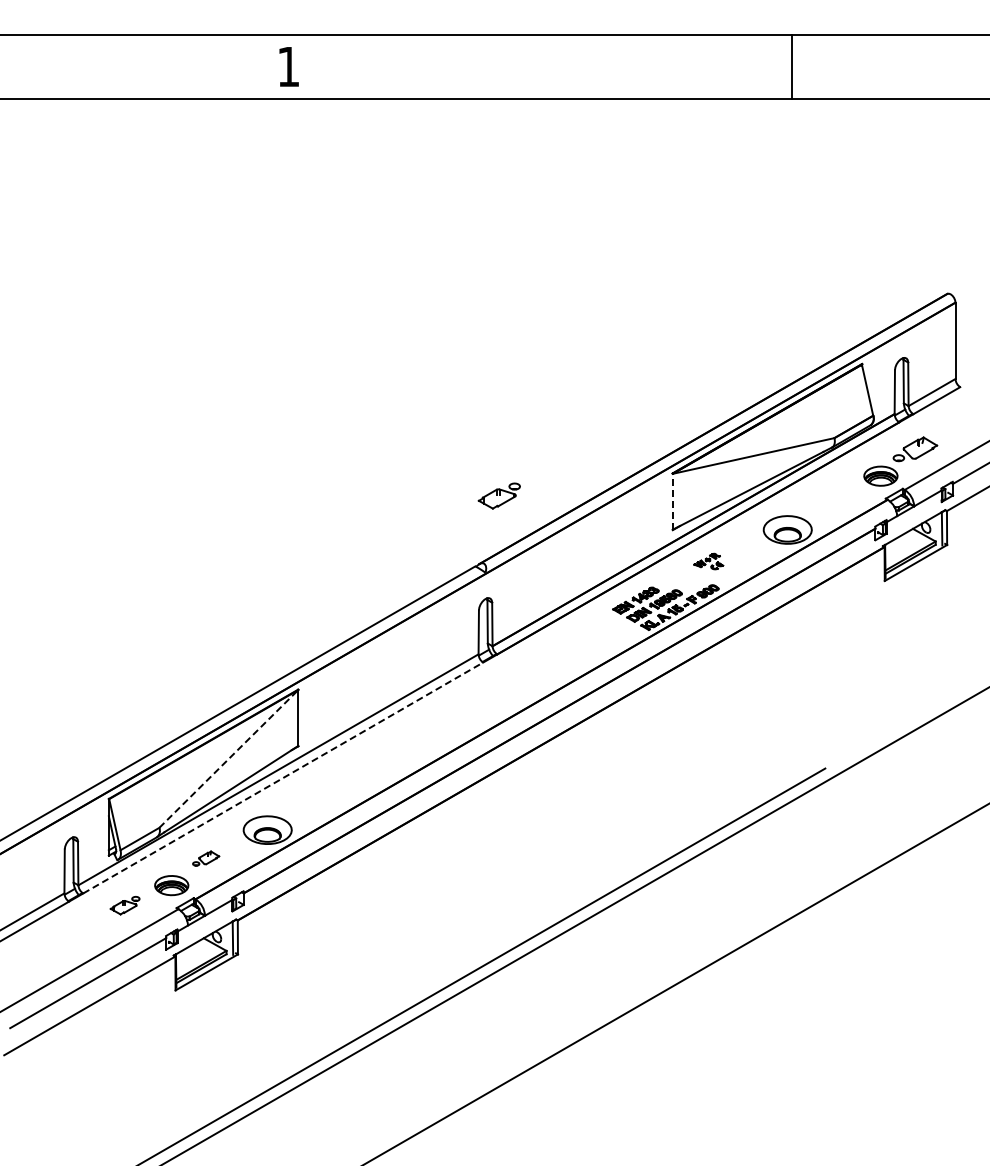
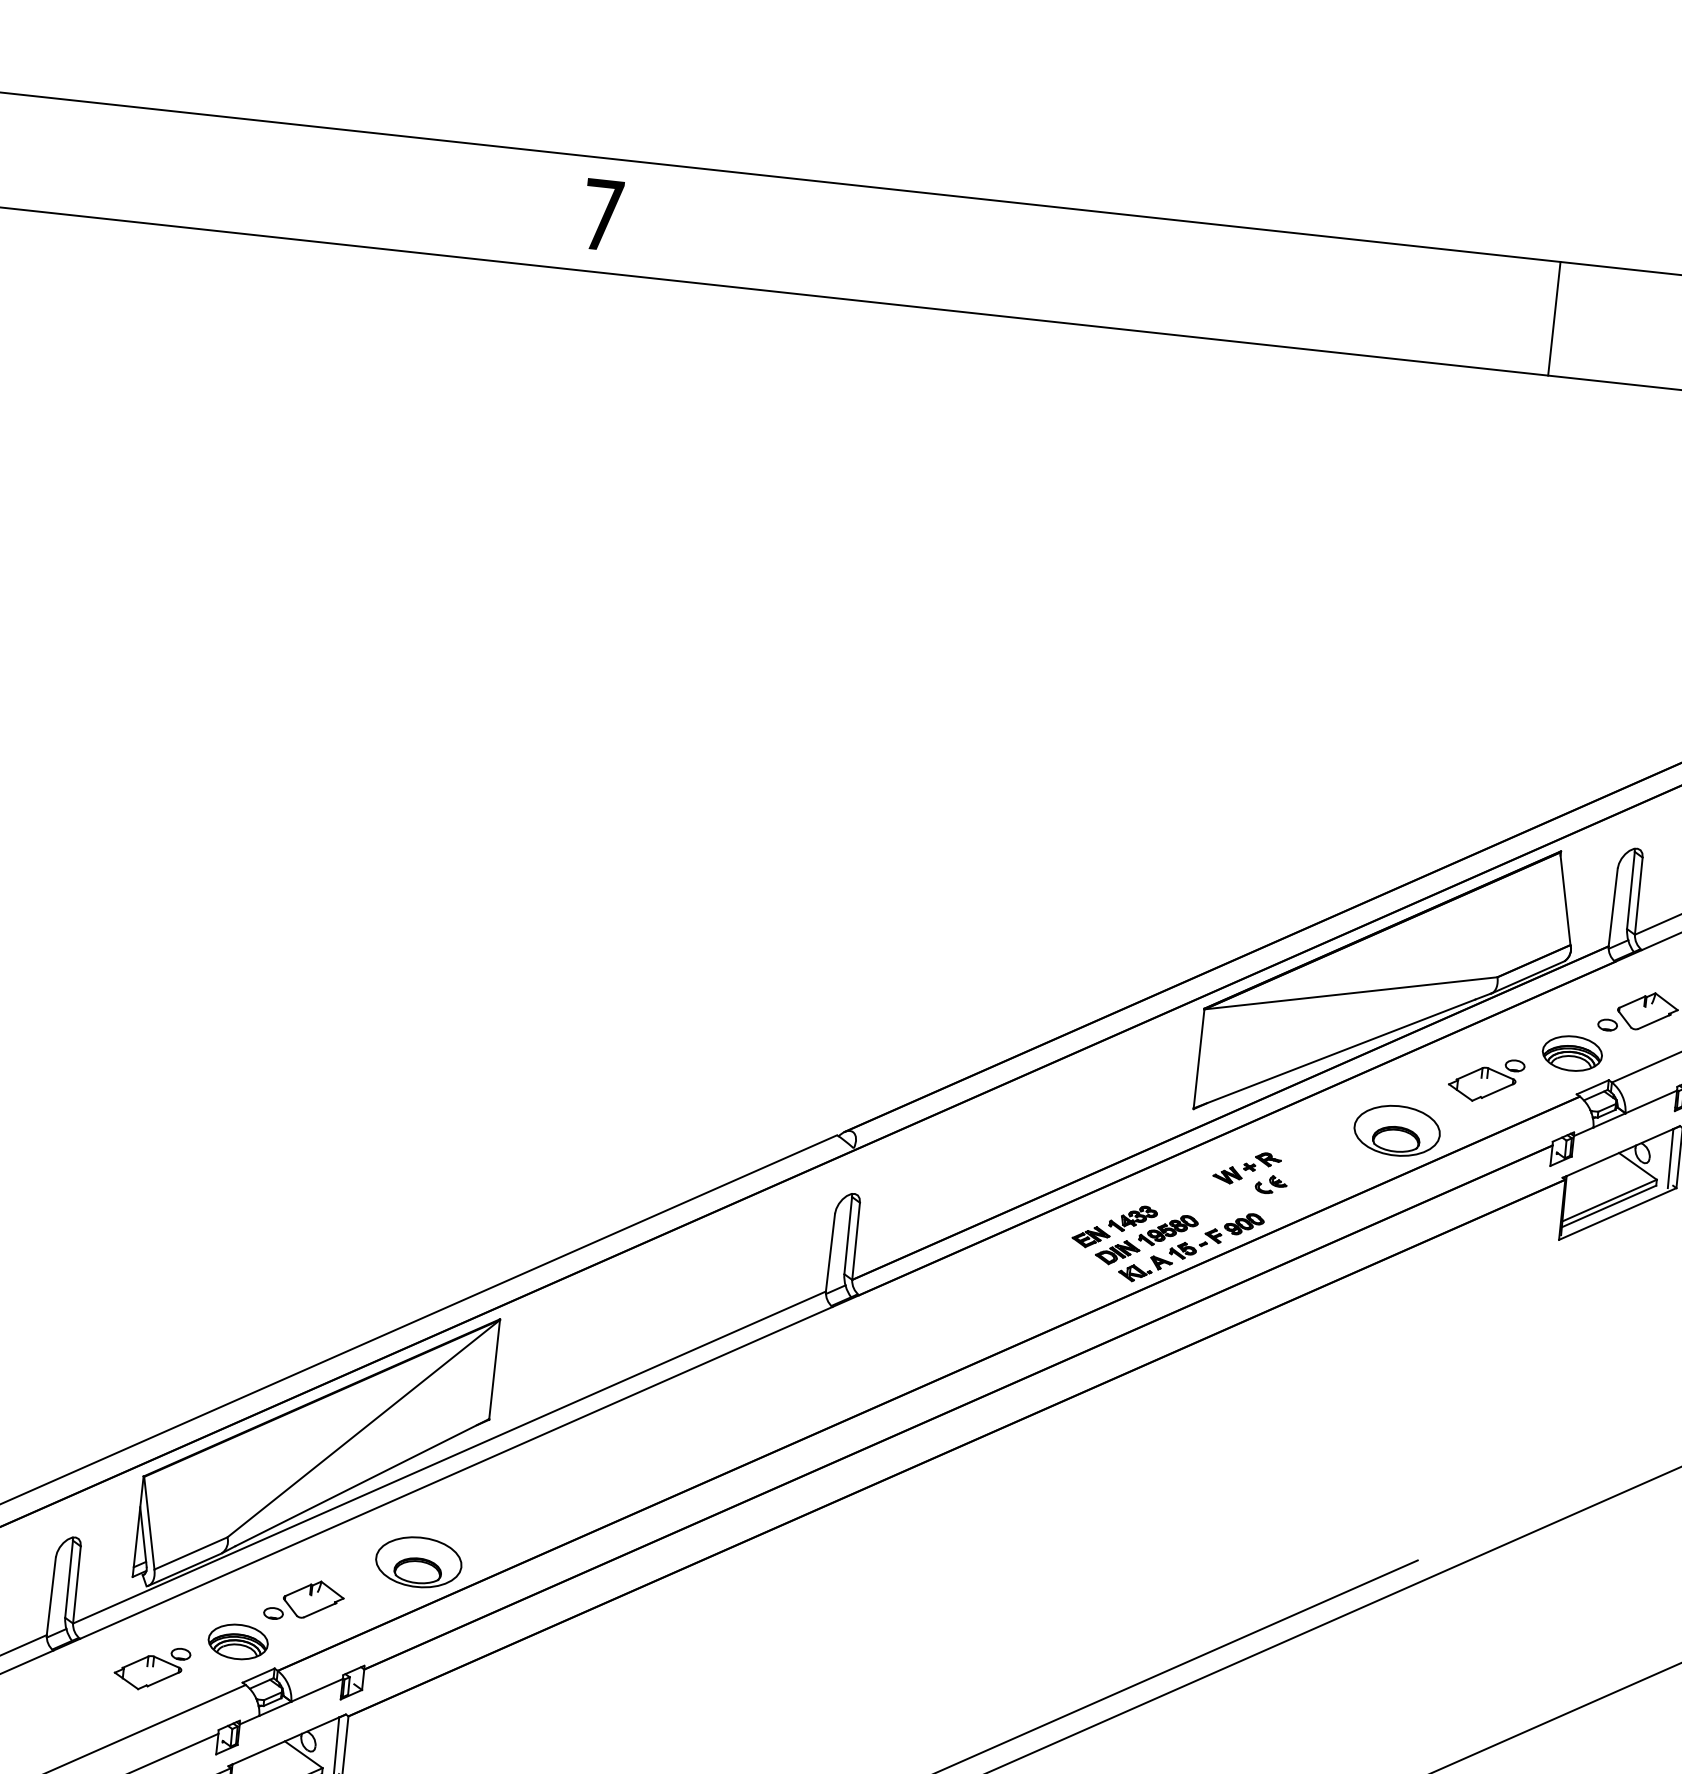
text: (288, 66) -> (602, 214), 1 -> 7
line: (792, 66) -> (1554, 317), moved
part: (498, 495) -> (1484, 1078), moved
line: (672, 501) -> (1198, 1058), dashed -> solid
part: (708, 561) -> (1250, 1171), size x1.43
line: (228, 758) -> (363, 1427), dashed -> solid
line: (283, 778) -> (456, 1473), dashed -> solid
part: (205, 858) -> (303, 1600), size x1.67
part: (124, 905) -> (150, 1668), size x1.43

